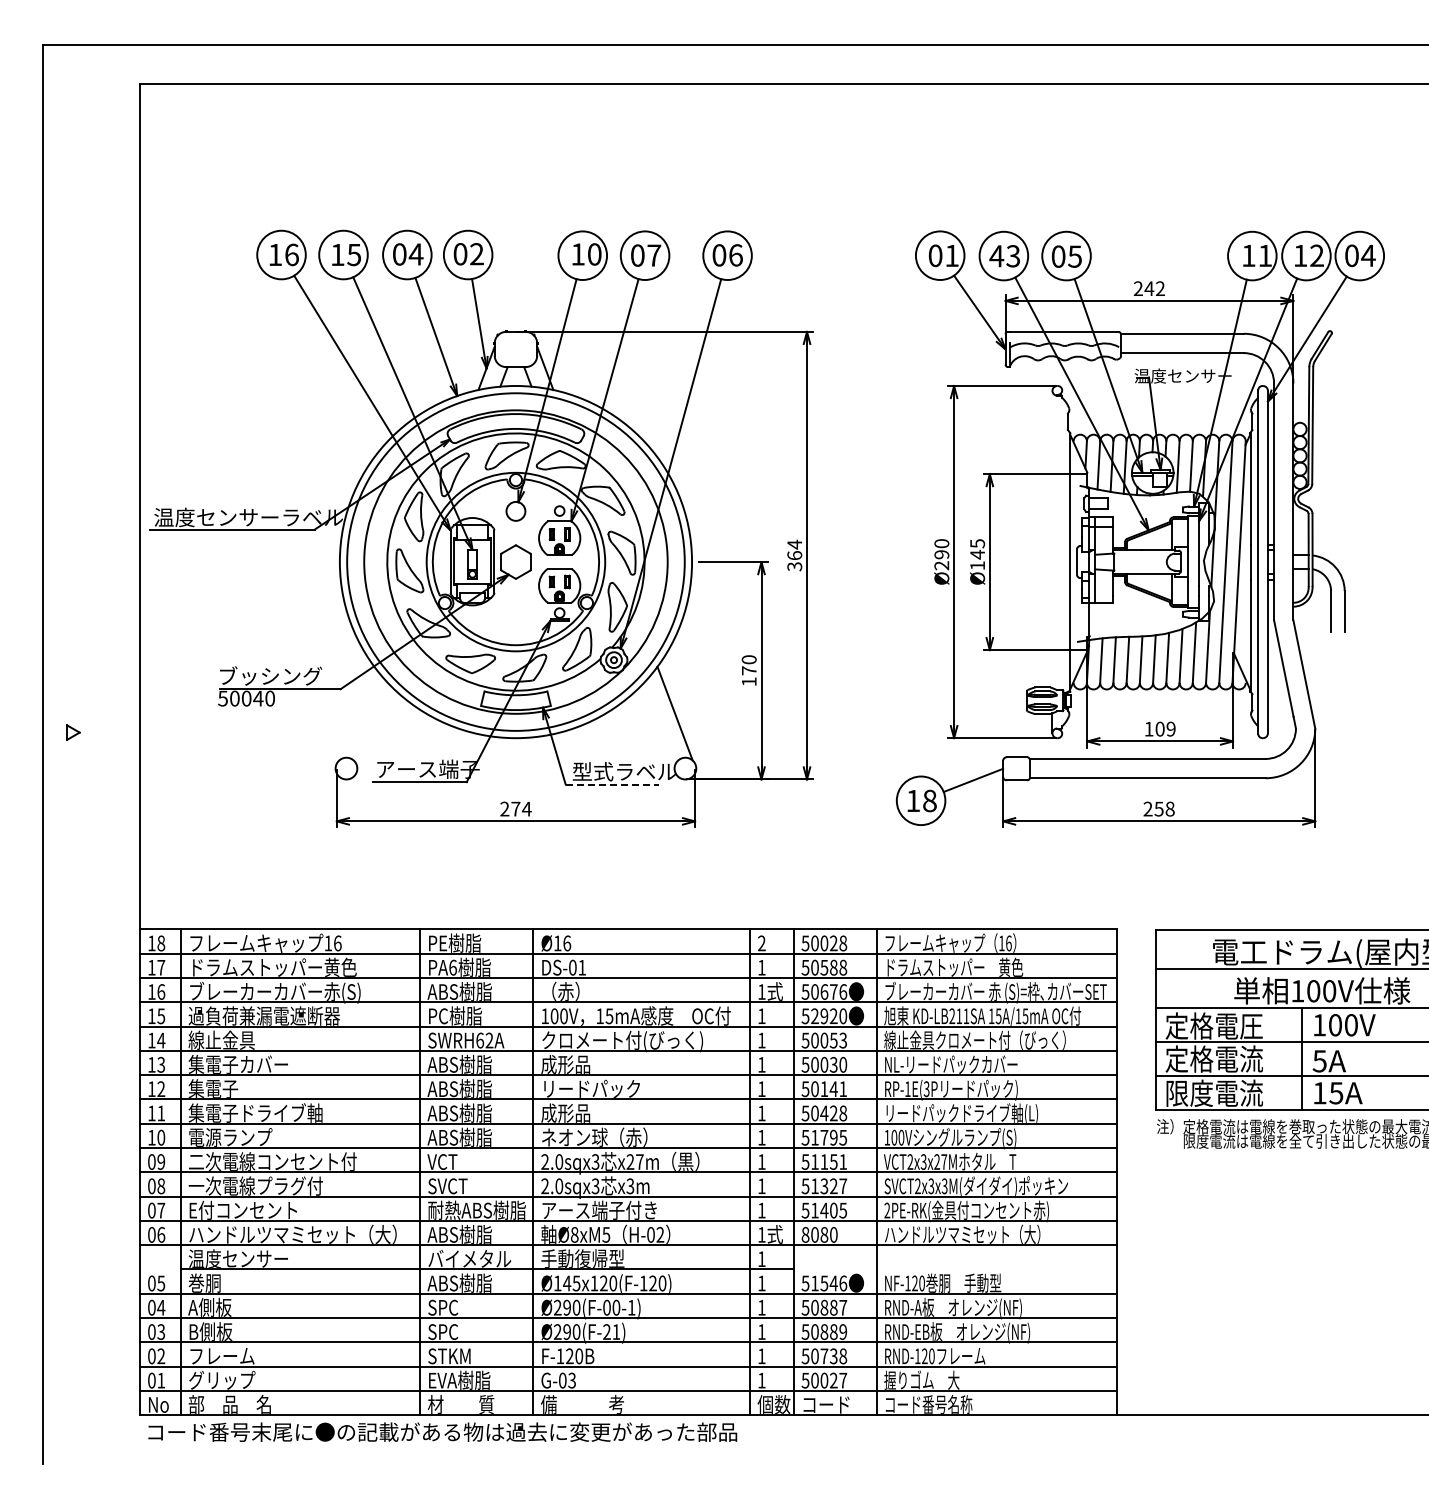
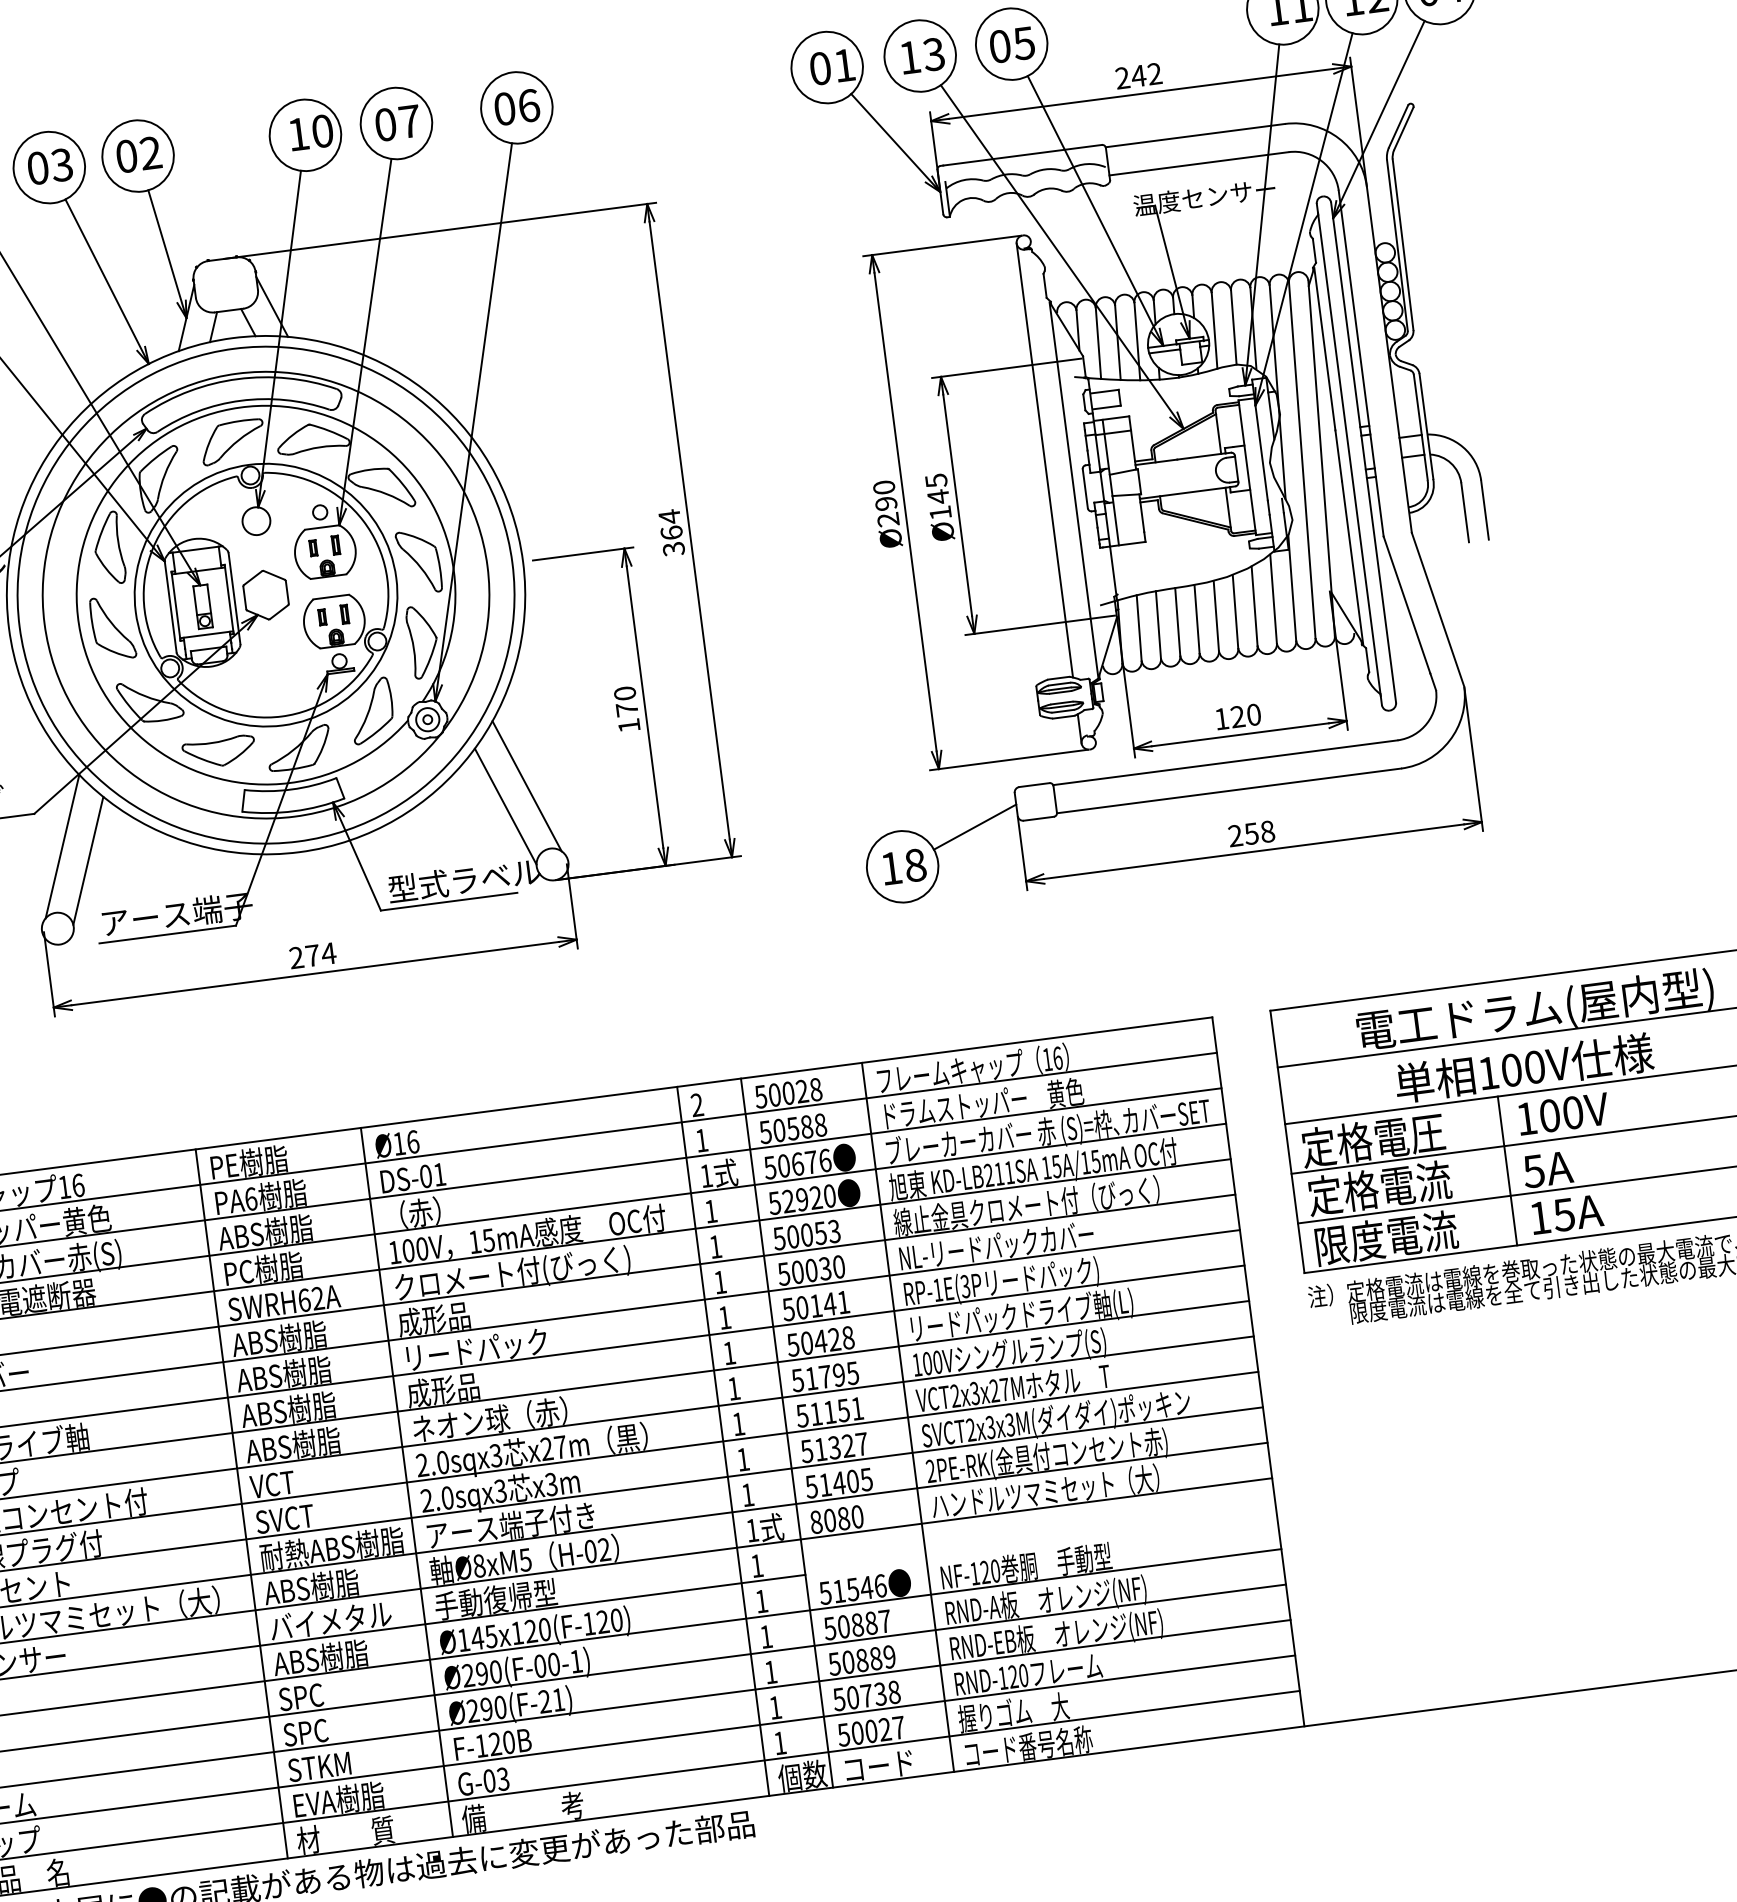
text: (415, 254) -> (61, 165), 04 -> 03
text: (996, 256) -> (909, 58), 43 -> 13
line: (1052, 539) -> (1044, 460), added
line: (356, 713) -> (62, 846), added
line: (372, 725) -> (87, 860), added
line: (658, 725) -> (505, 806), added
text: (1165, 728) -> (1245, 714), 109 -> 120
line: (612, 784) -> (449, 901), dashed -> solid

